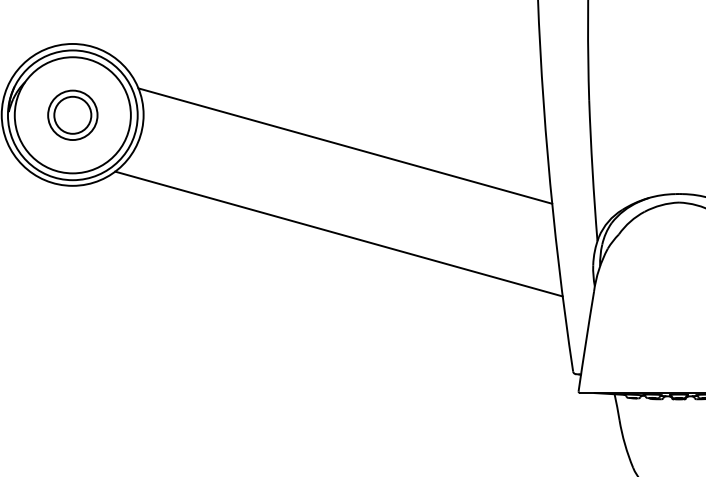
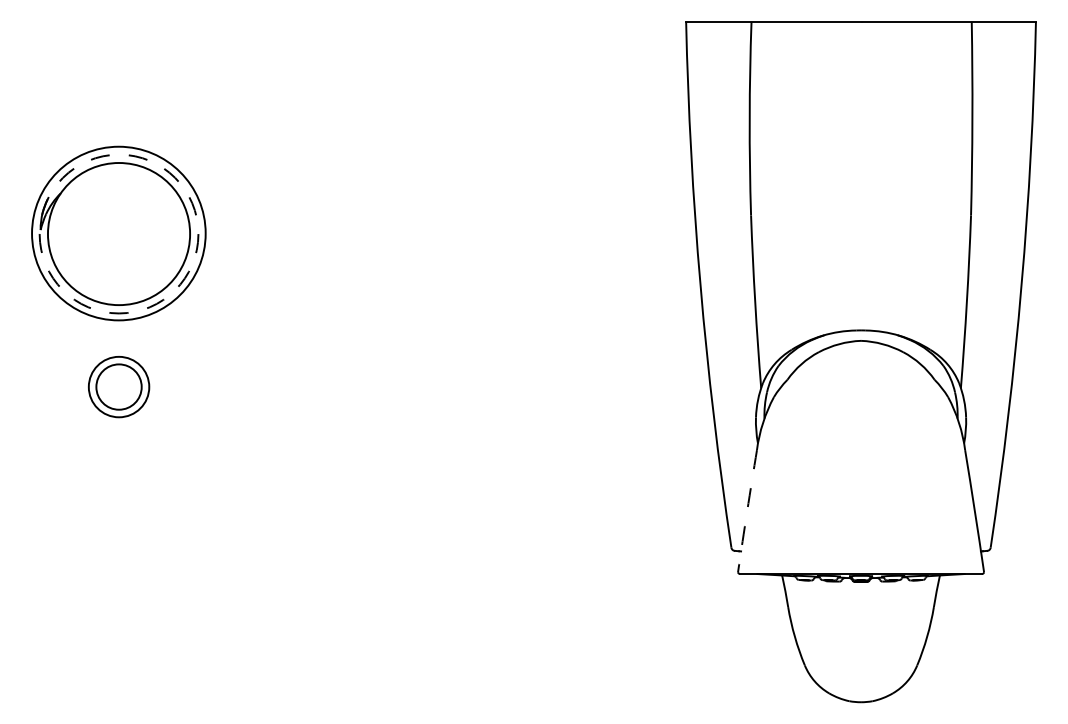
circle: (72, 114) -> (118, 233), solid -> dashed
part: (73, 115) -> (119, 387), moved
line: (345, 145) -> (452, 271), removed
line: (338, 234) -> (444, 379), removed
arc: (586, 341) -> (747, 511), solid -> dashed

